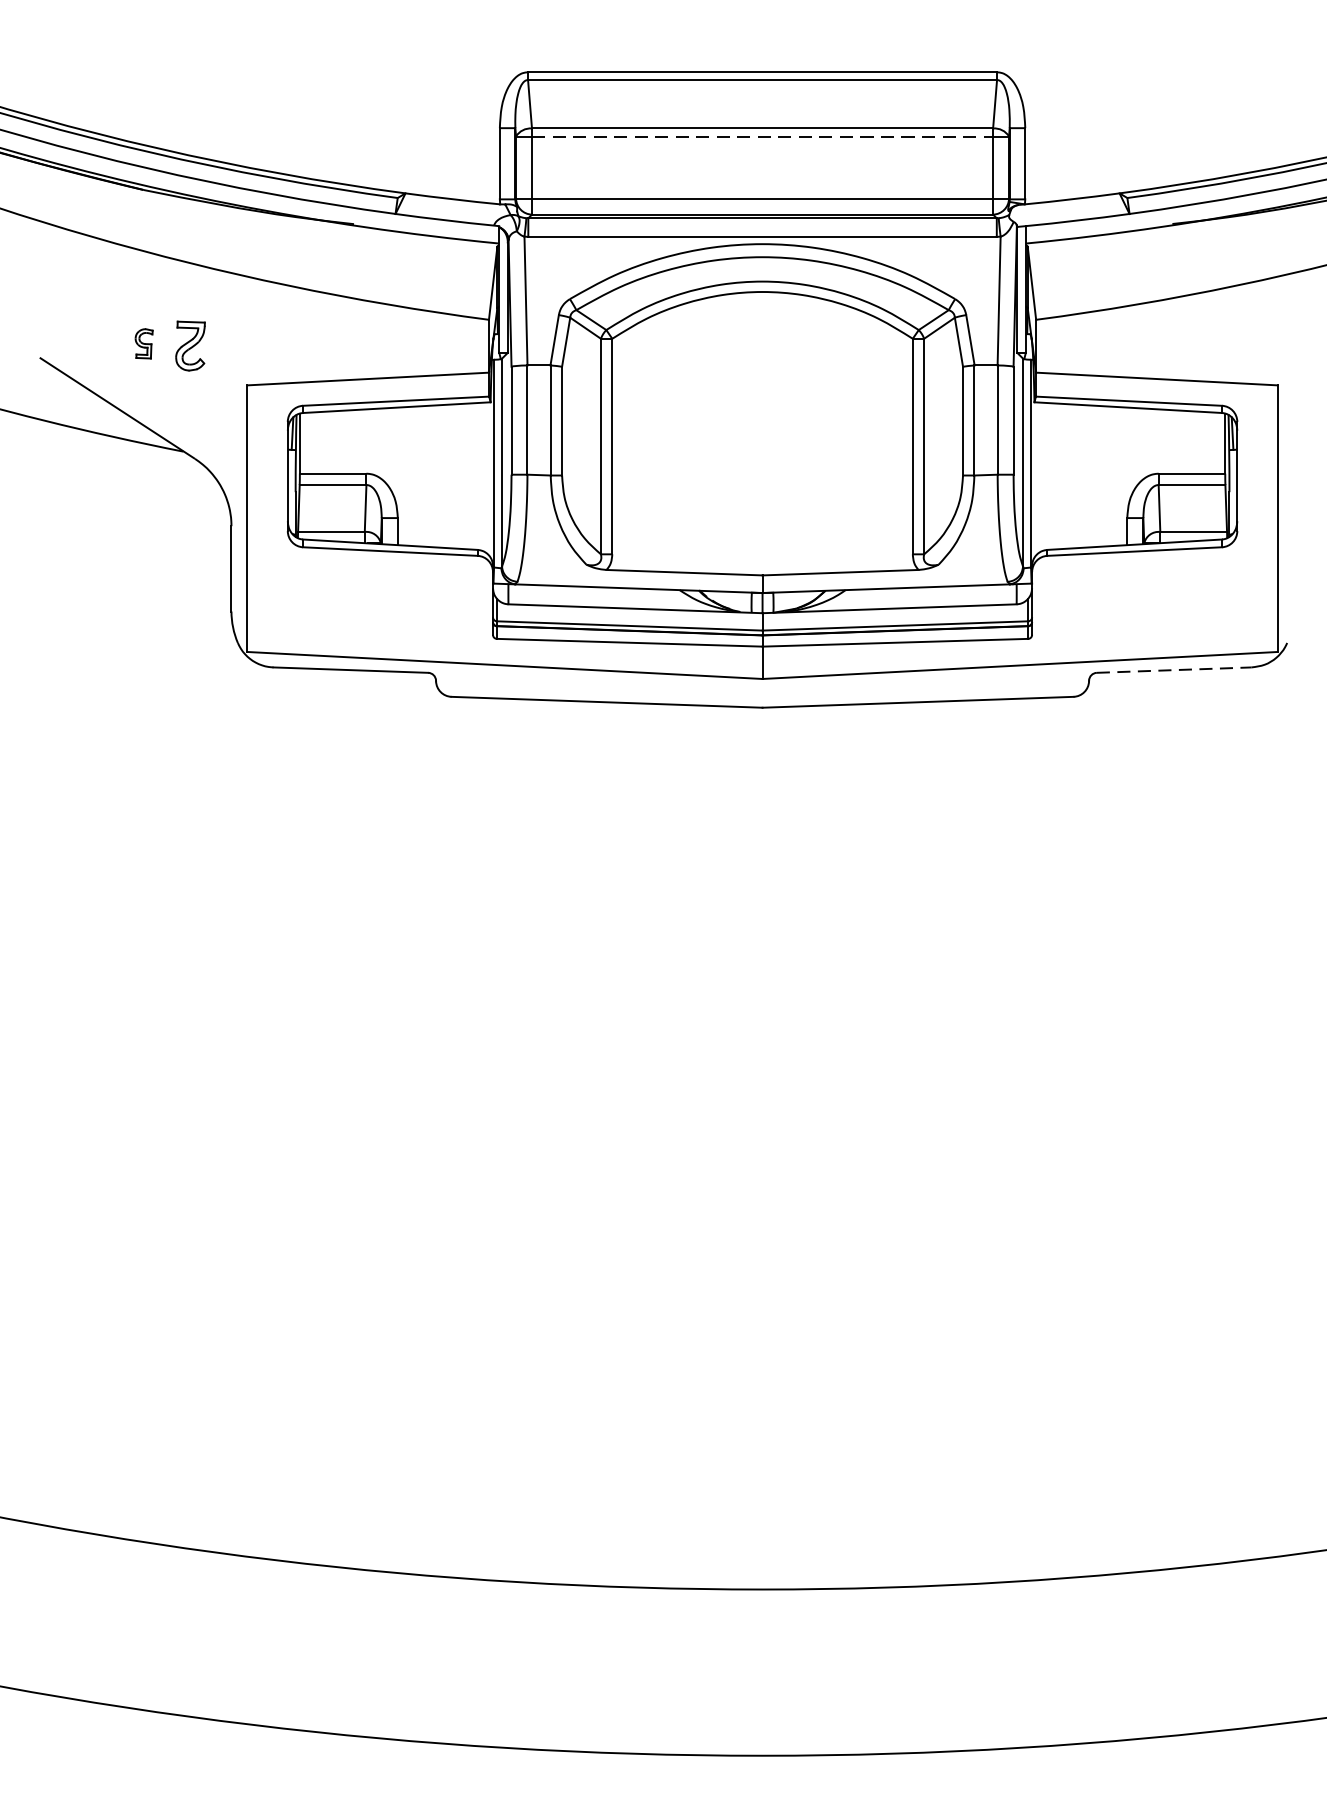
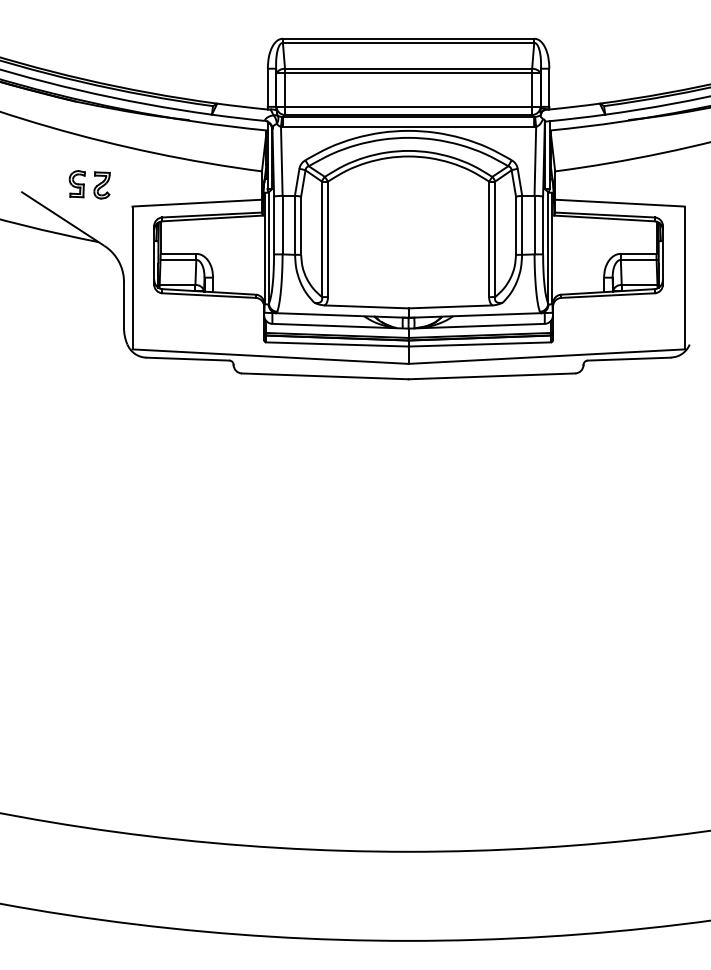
line: (762, 137) -> (408, 73), dashed -> solid
part: (142, 344) -> (76, 184), size x1.67
line: (1174, 670) -> (629, 359), dashed -> solid

